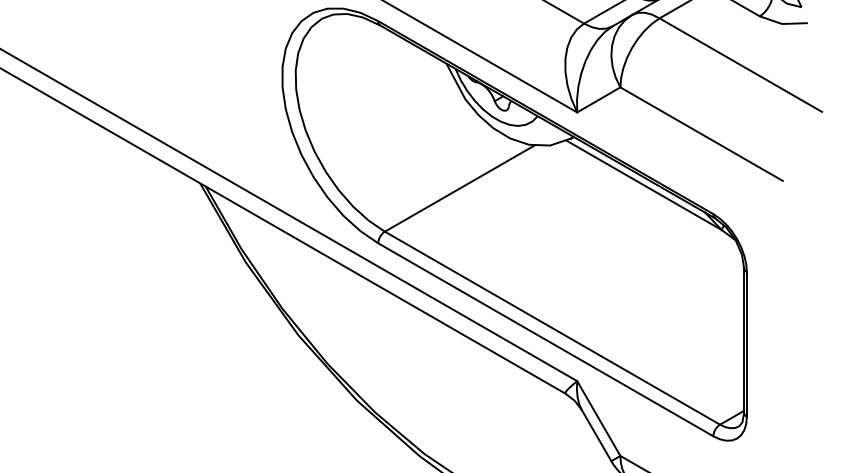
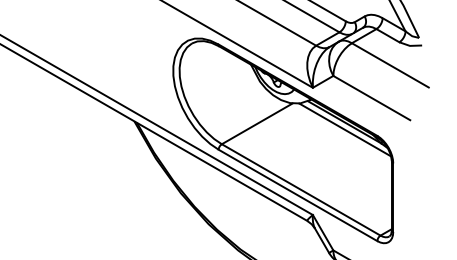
line: (646, 200) -> (345, 129), added

